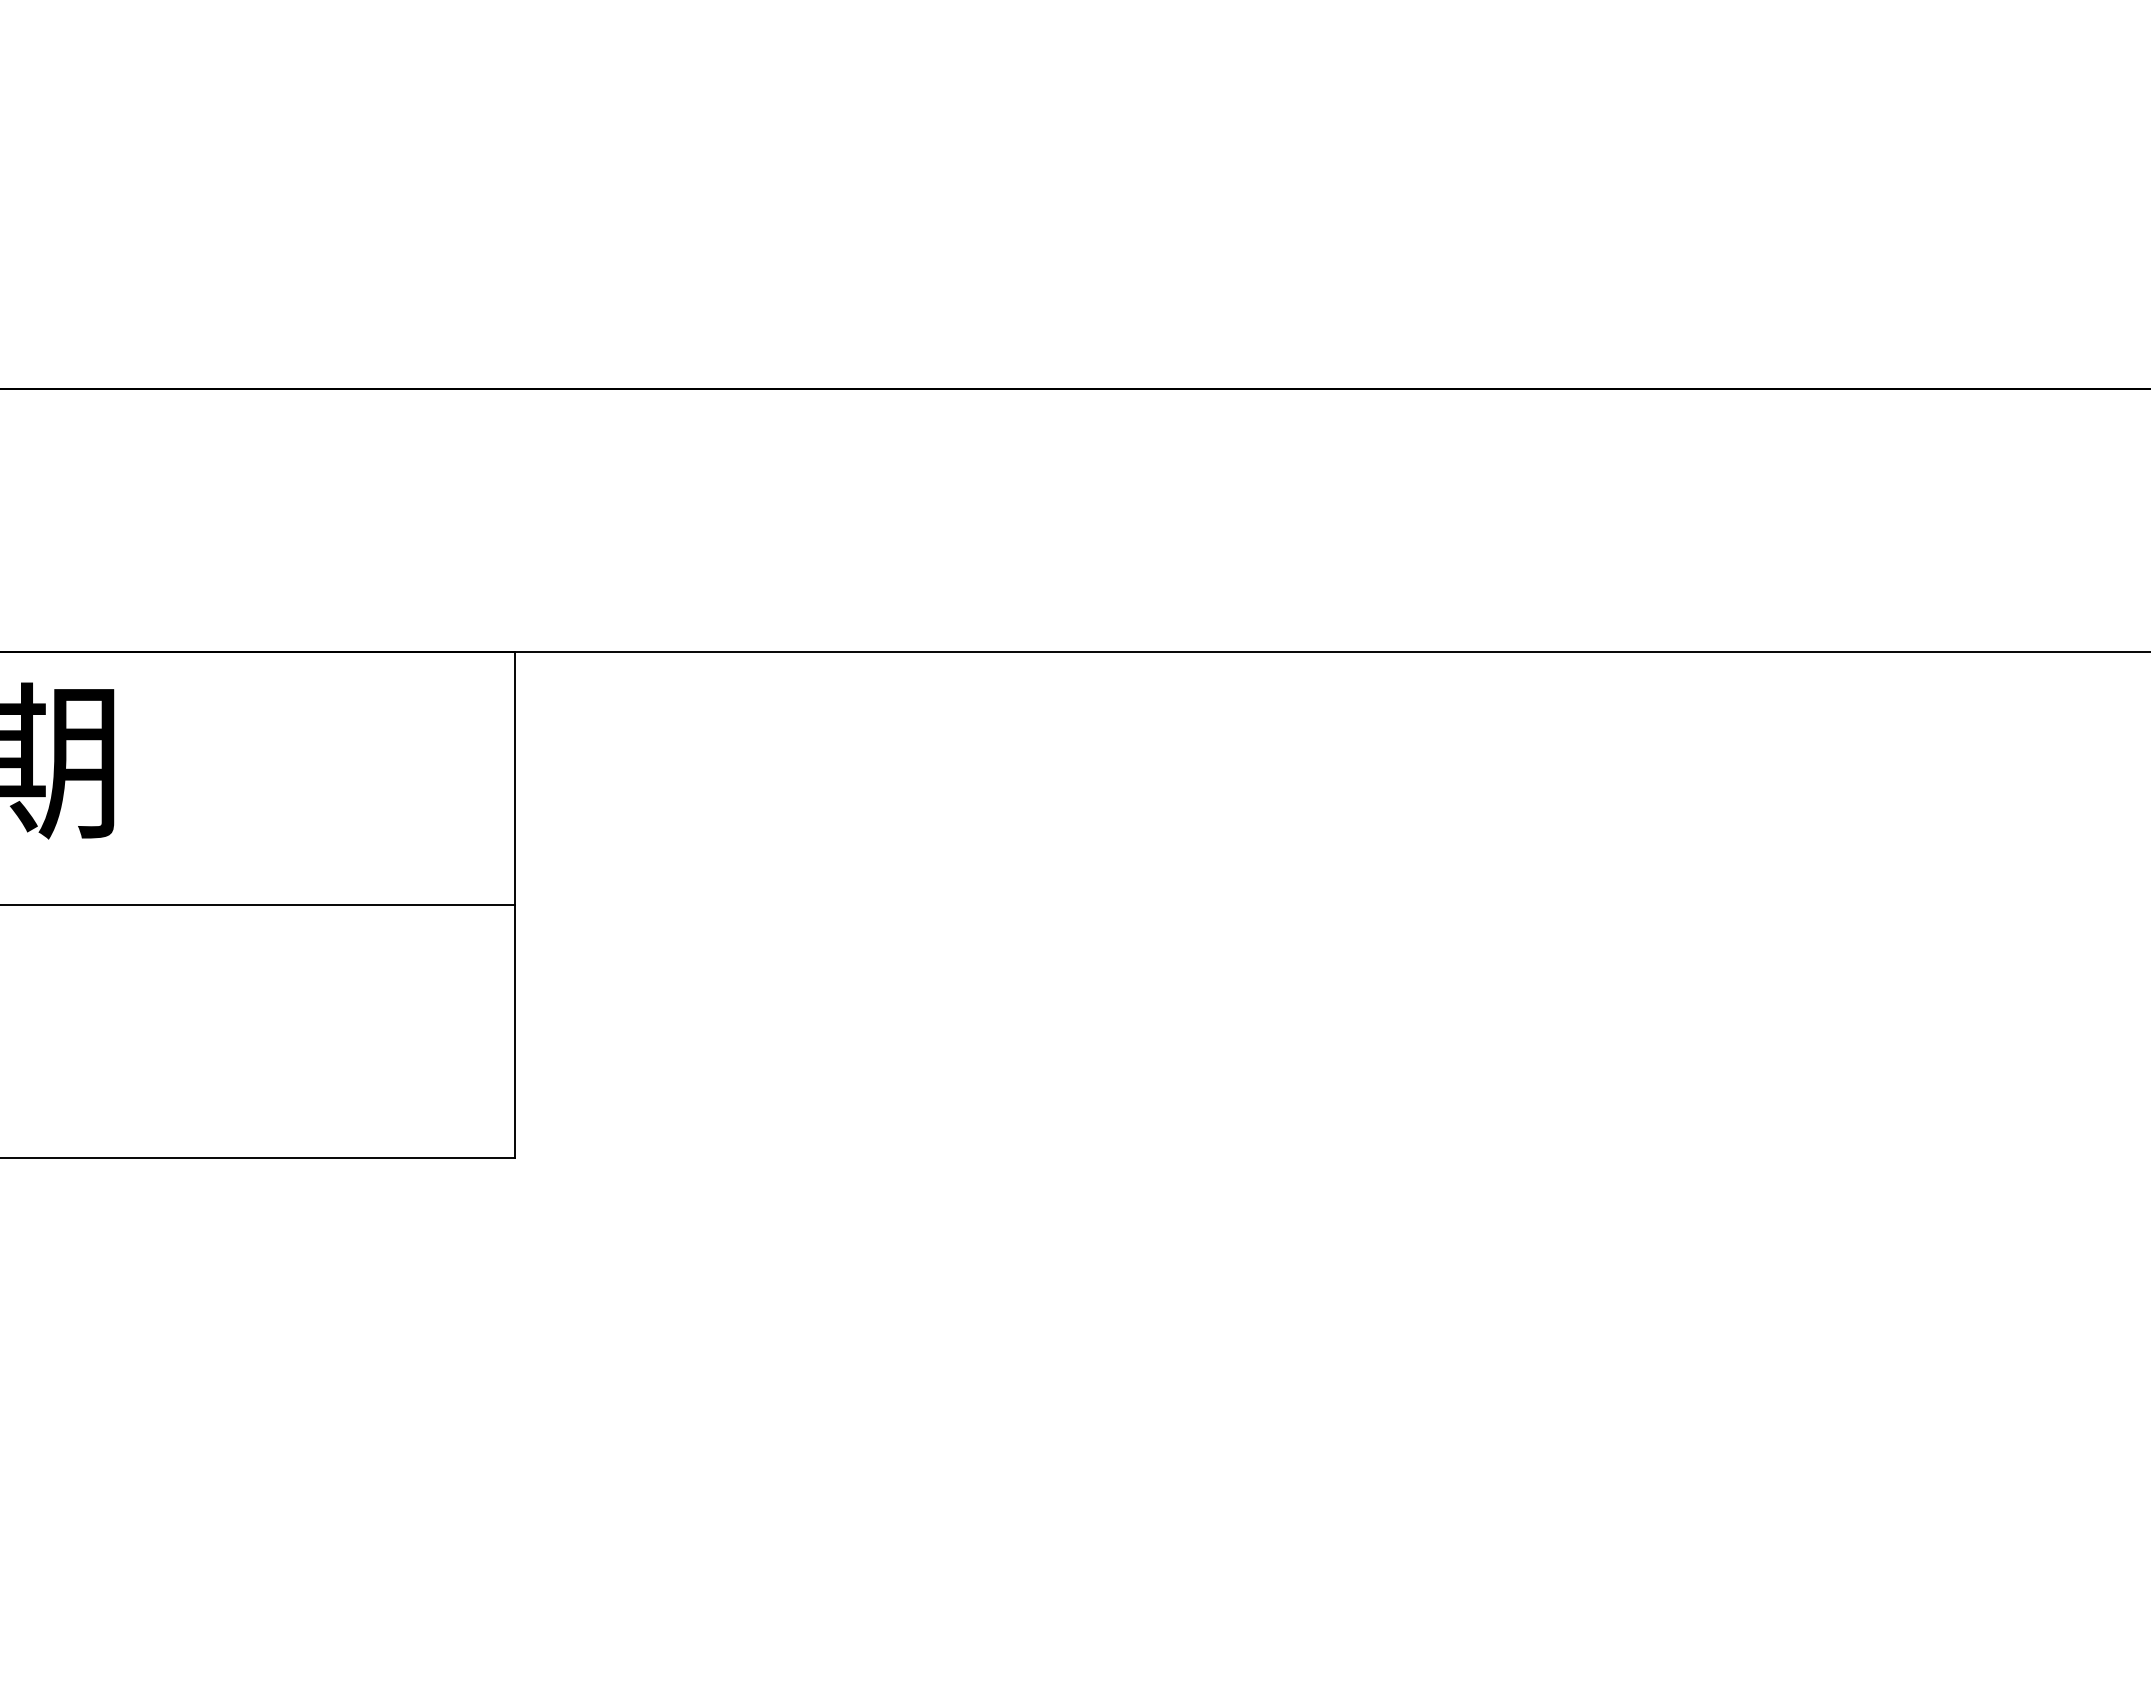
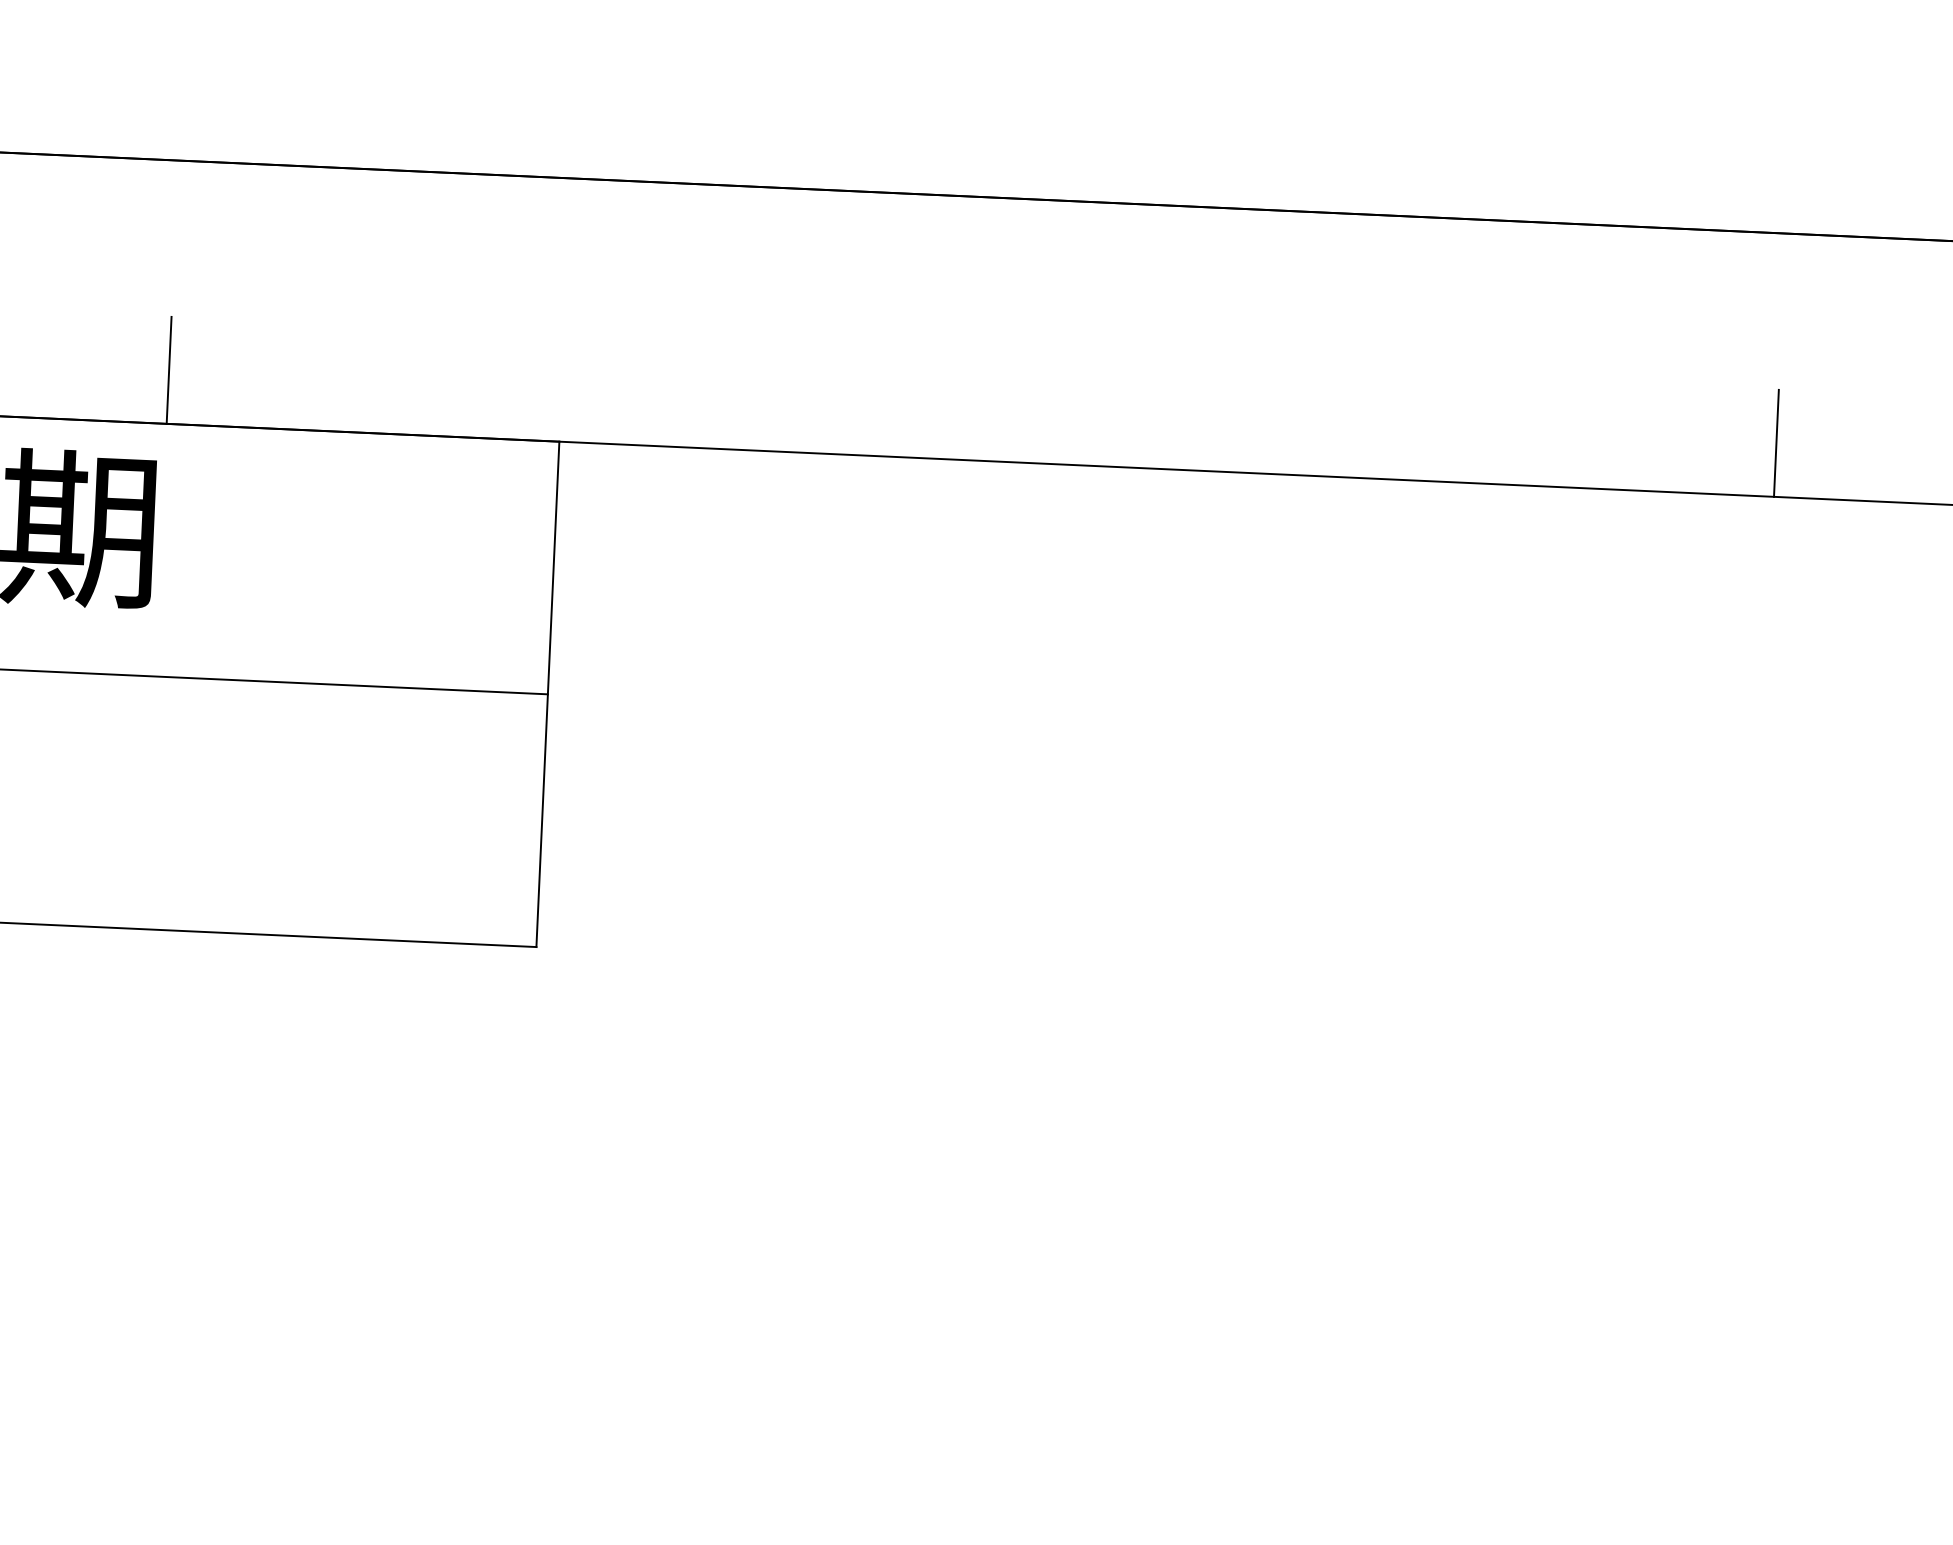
line: (122, 598) -> (169, 370), added
line: (1731, 598) -> (1776, 443), added

